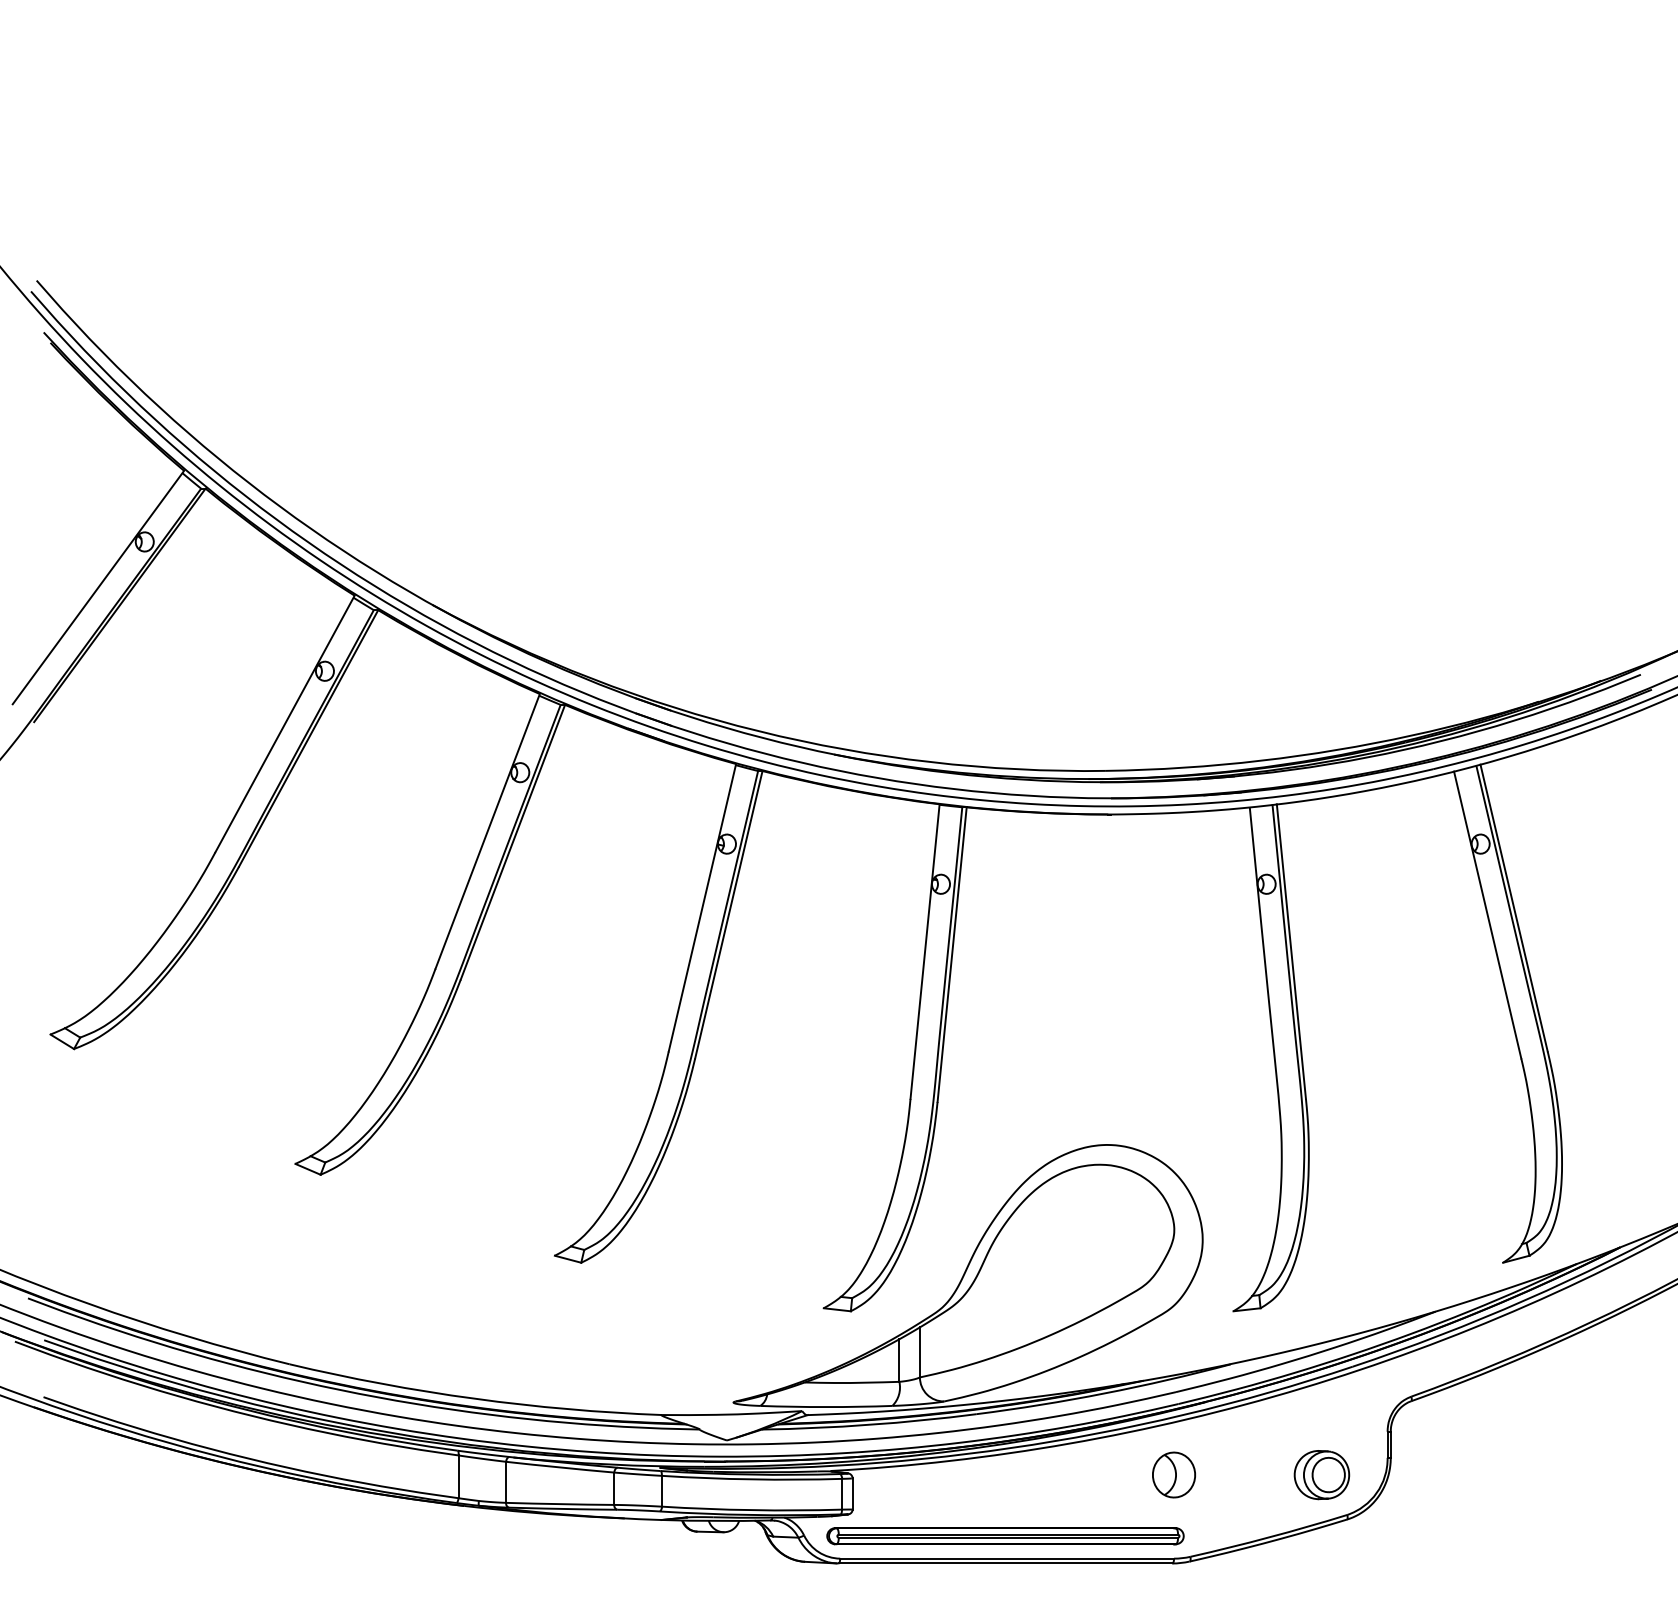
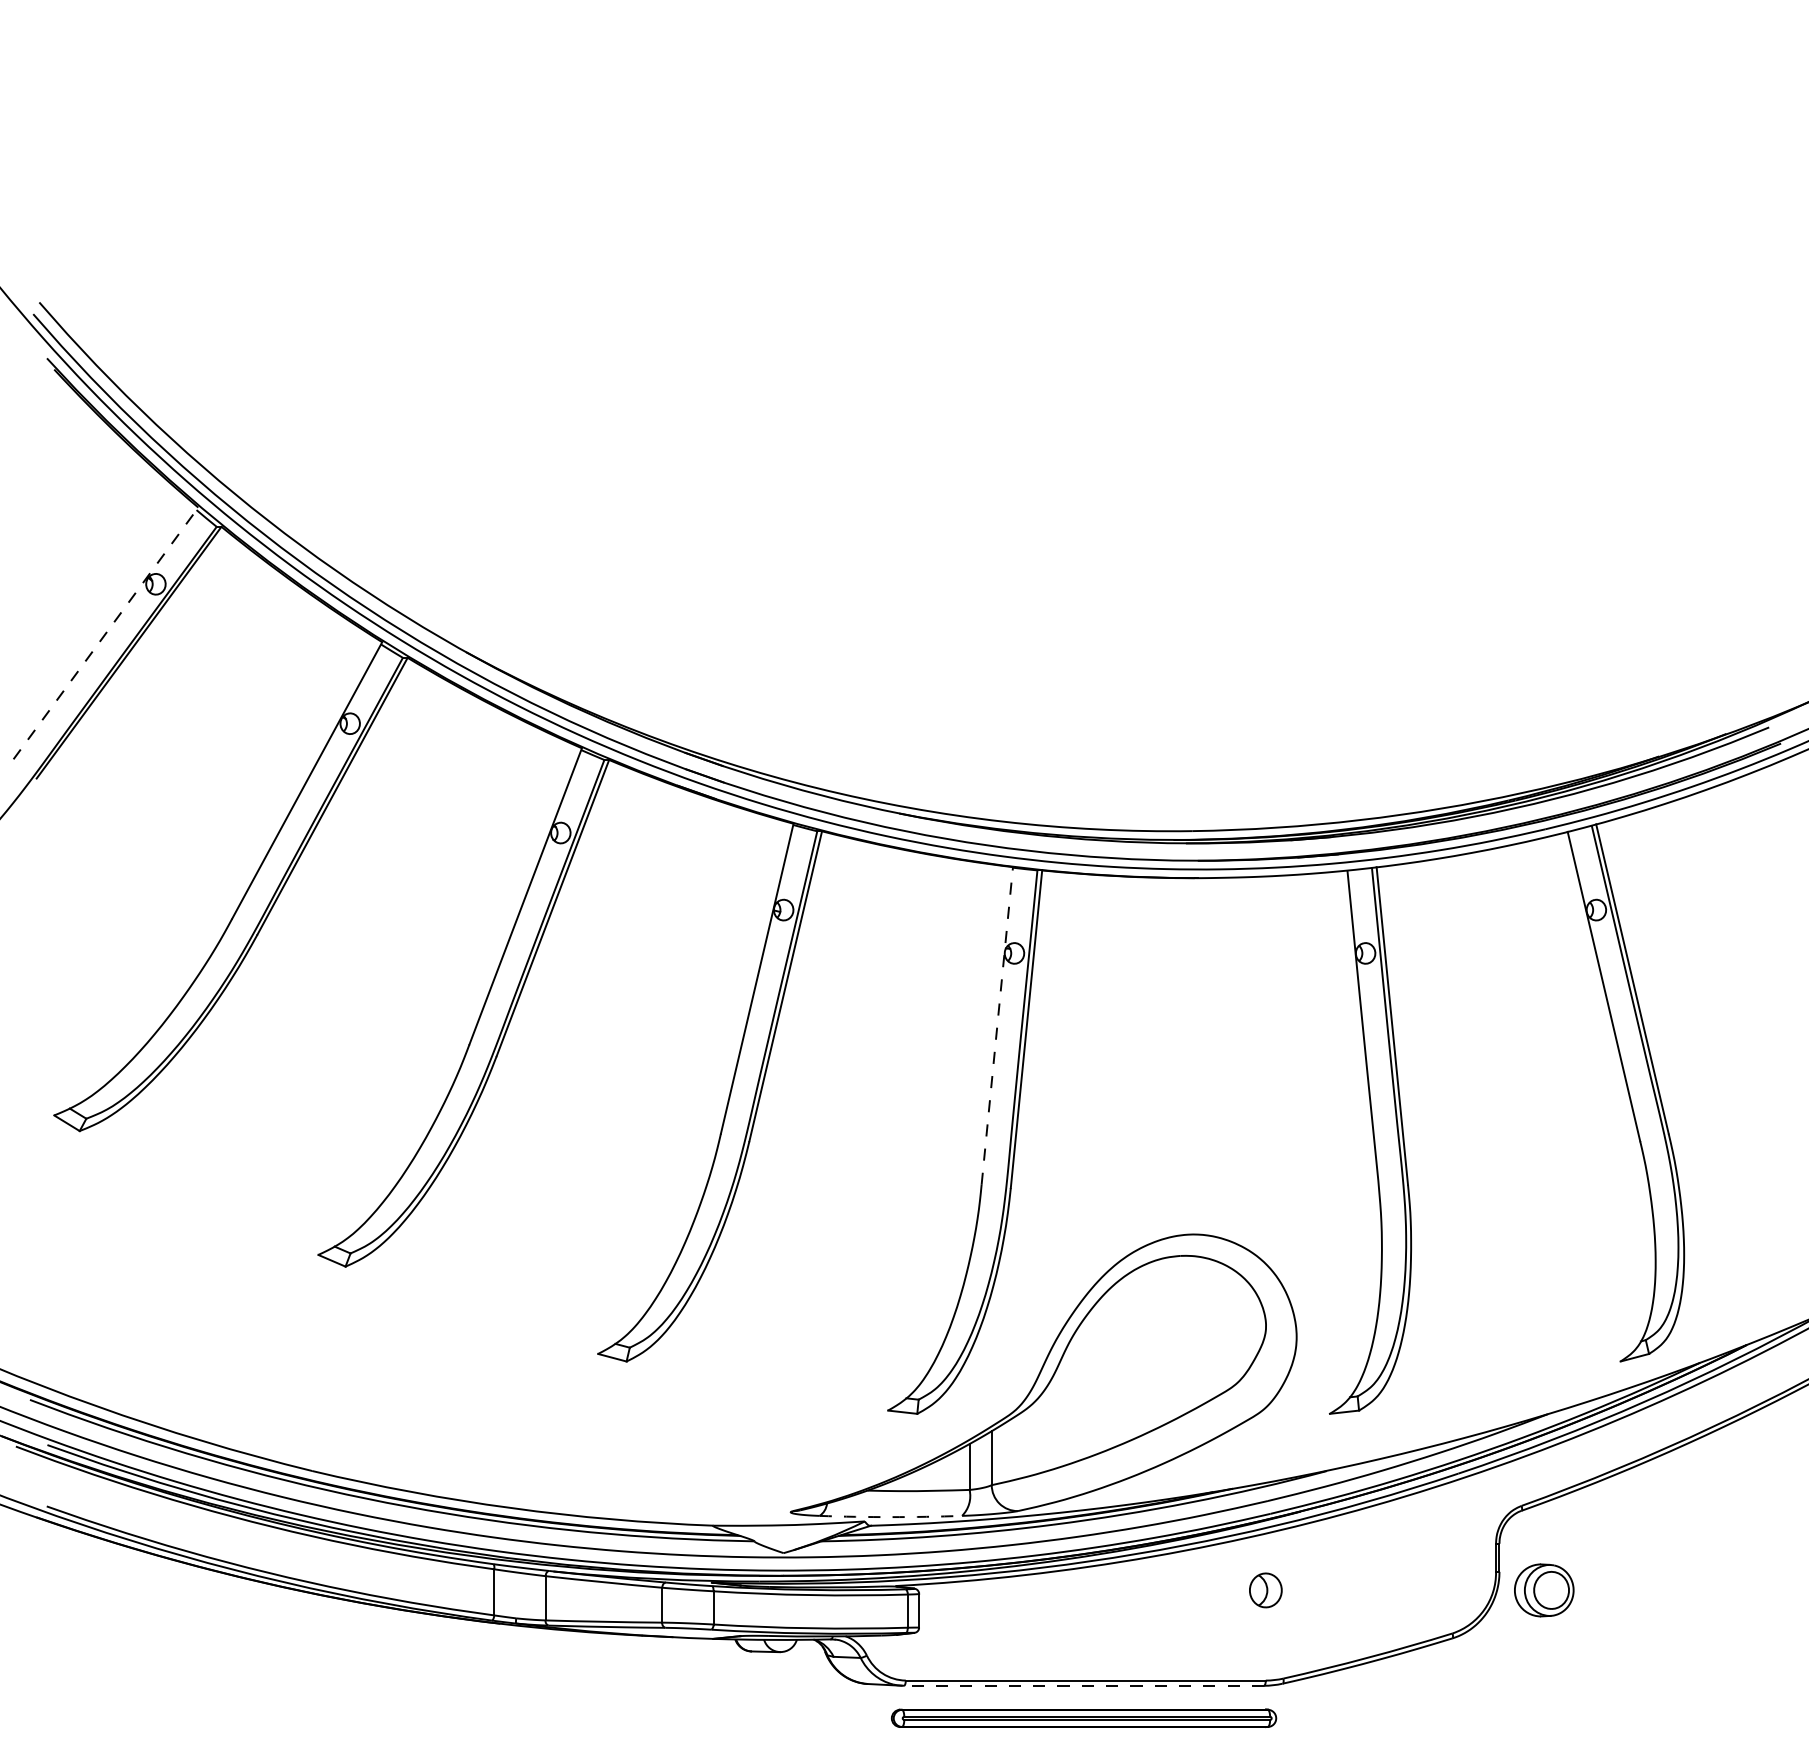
line: (98, 587) -> (106, 633), solid -> dashed
line: (925, 951) -> (997, 1025), solid -> dashed
arc: (826, 1407) -> (890, 1517), solid -> dashed
part: (1173, 1475) -> (1265, 1590), size x0.7
part: (1322, 1475) -> (1544, 1590), moved
part: (1005, 1535) -> (1084, 1717), moved
line: (1005, 1563) -> (1083, 1685), solid -> dashed

